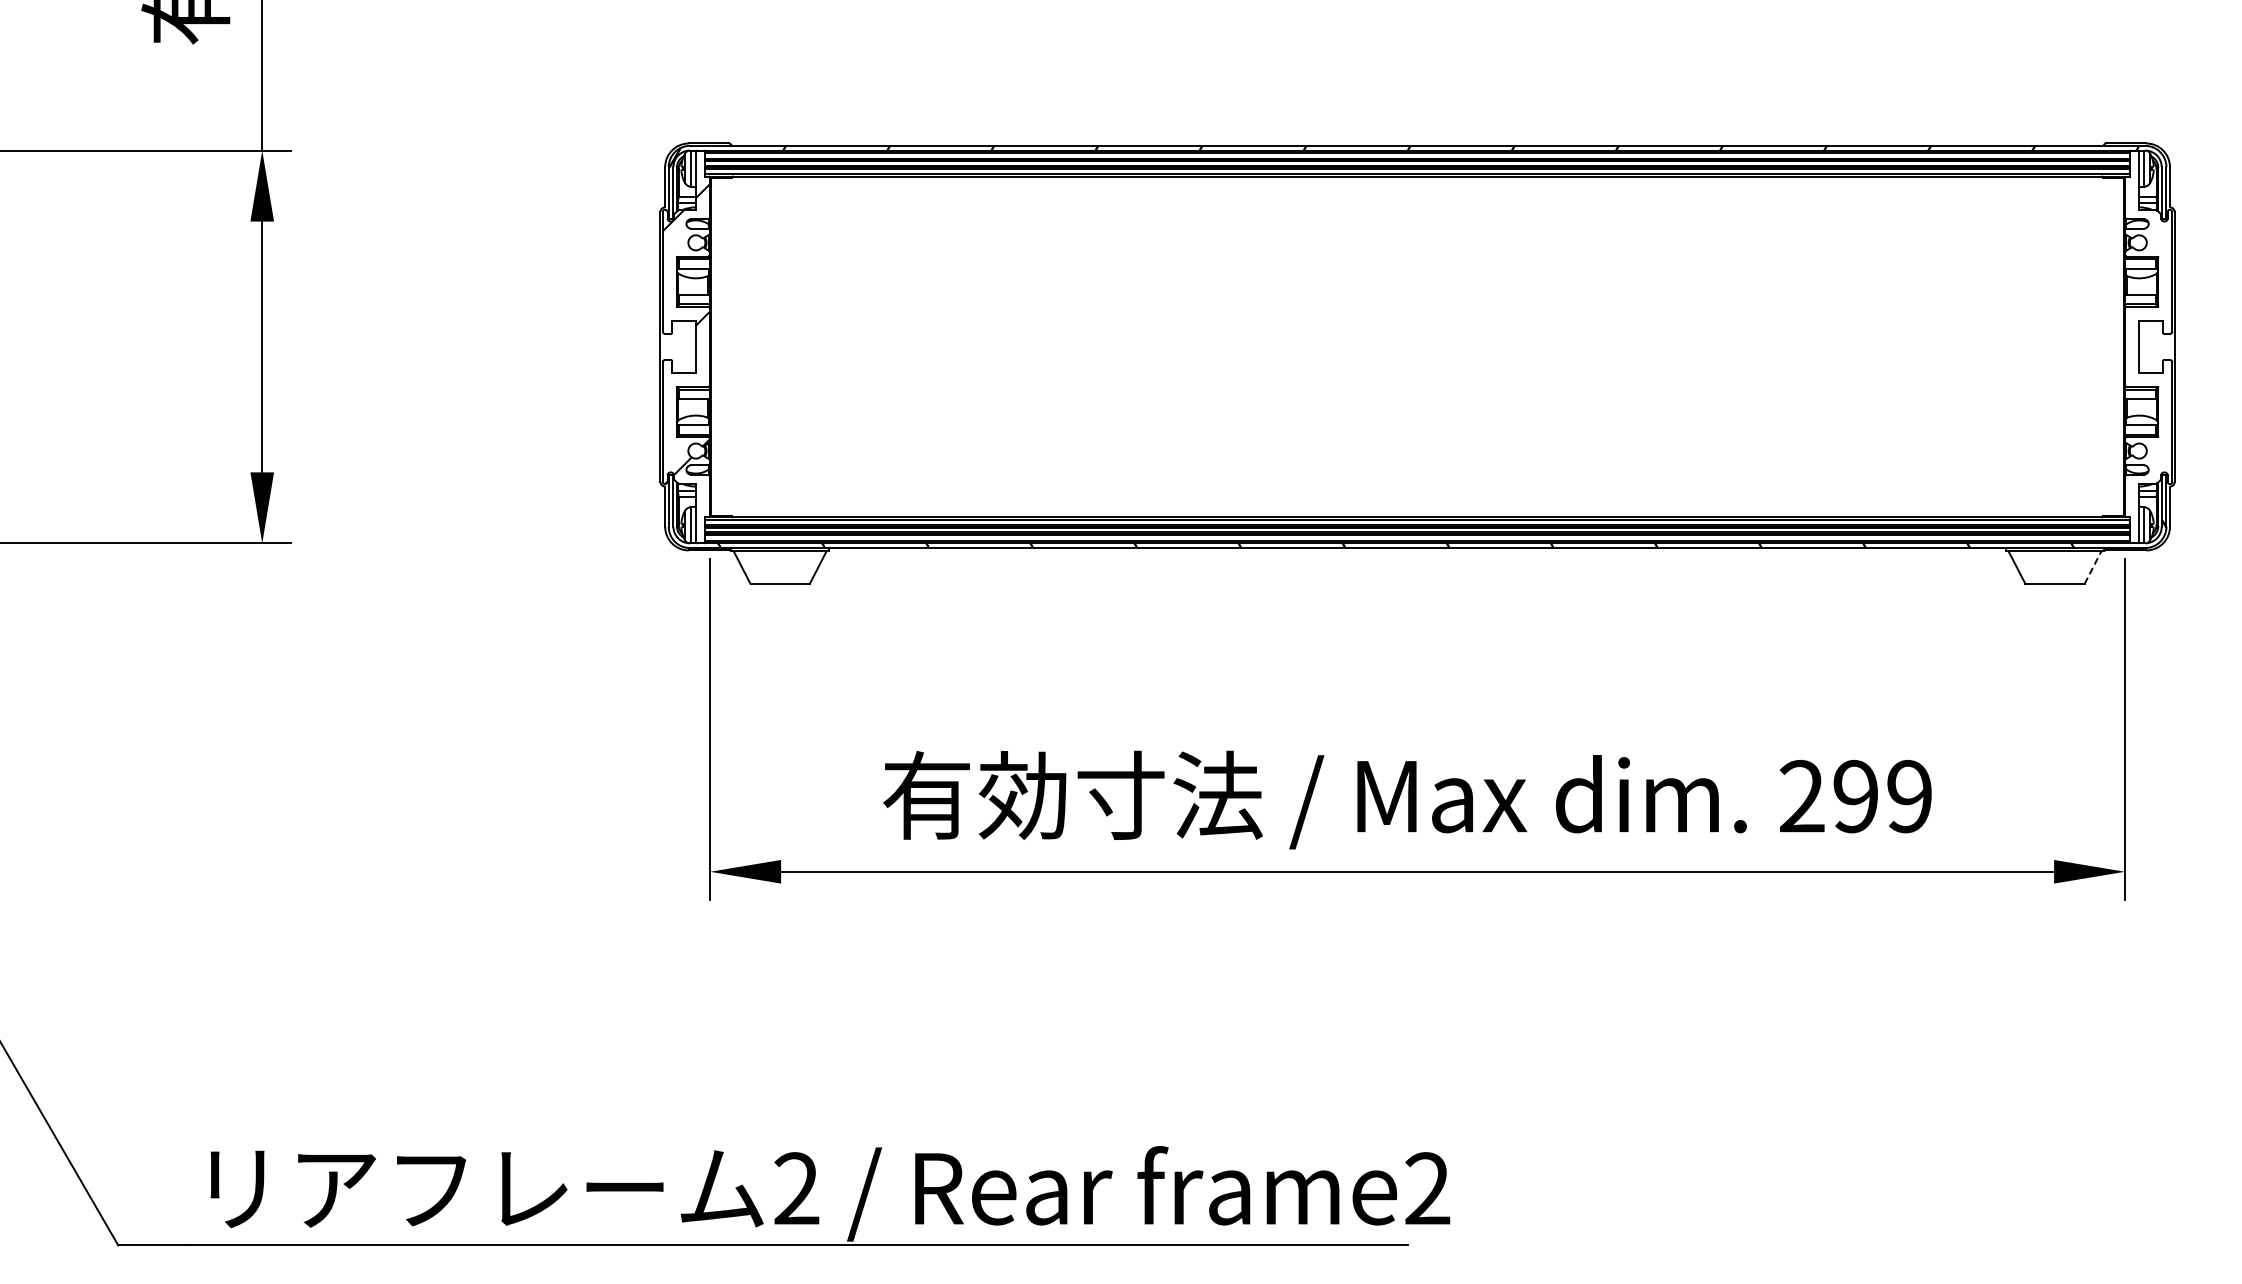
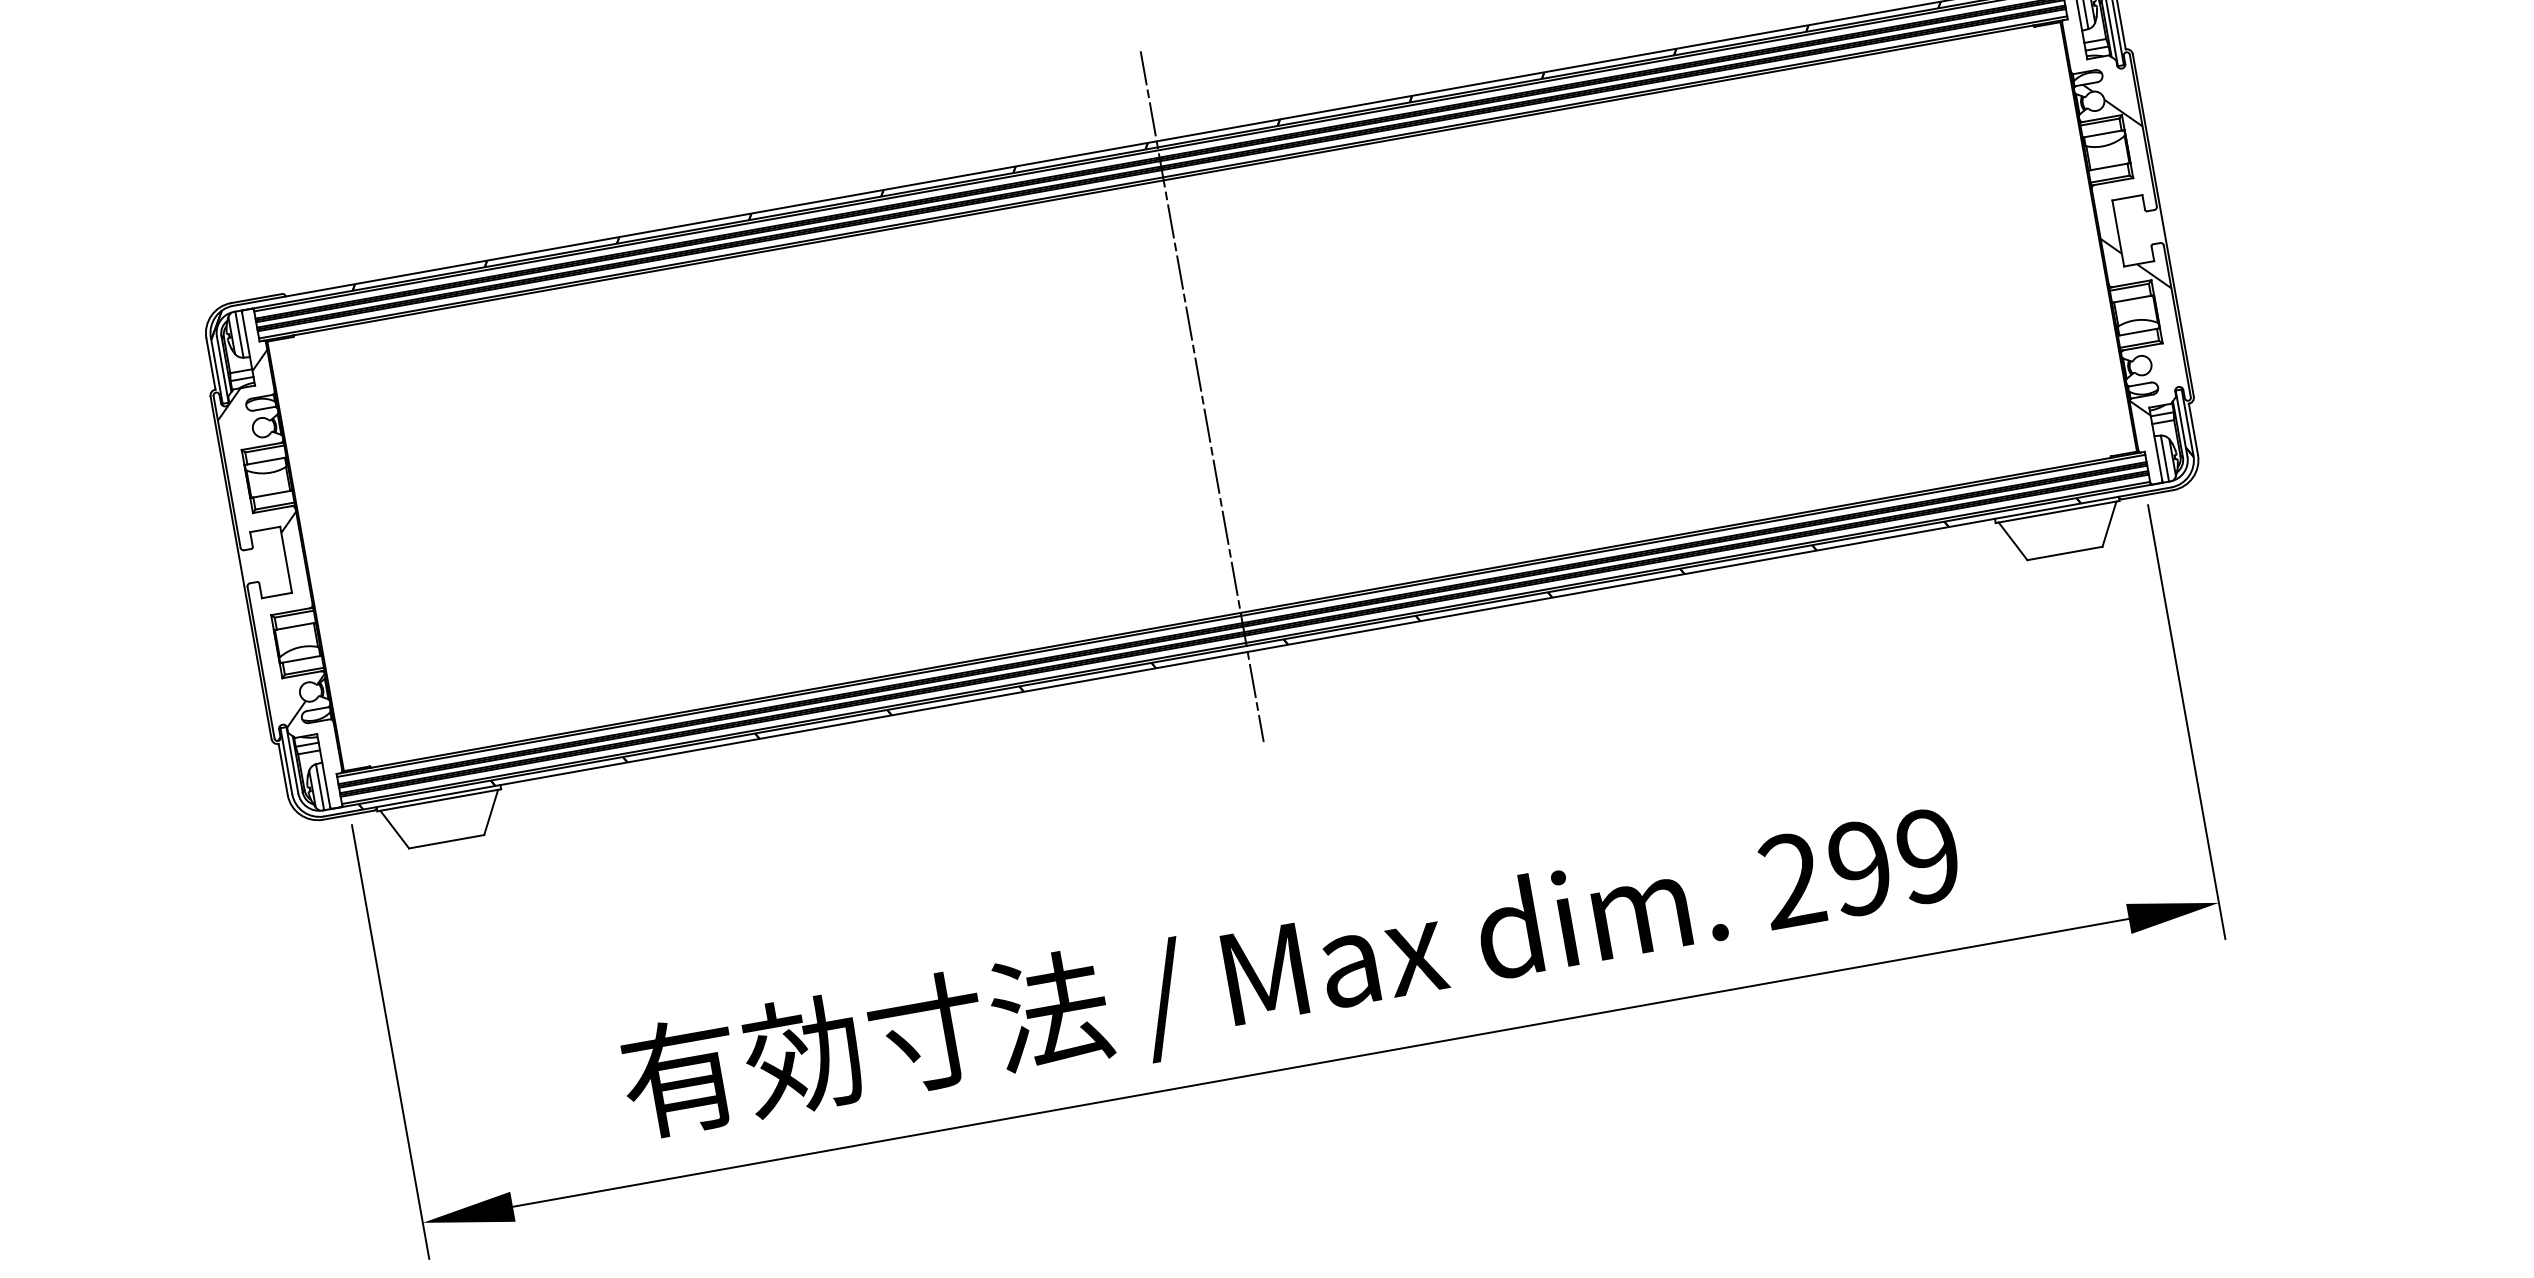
line: (1417, 346) -> (1201, 396), added
hatch: (2148, 359) -> (2132, 247), added
line: (2093, 567) -> (2110, 523), dashed -> solid

